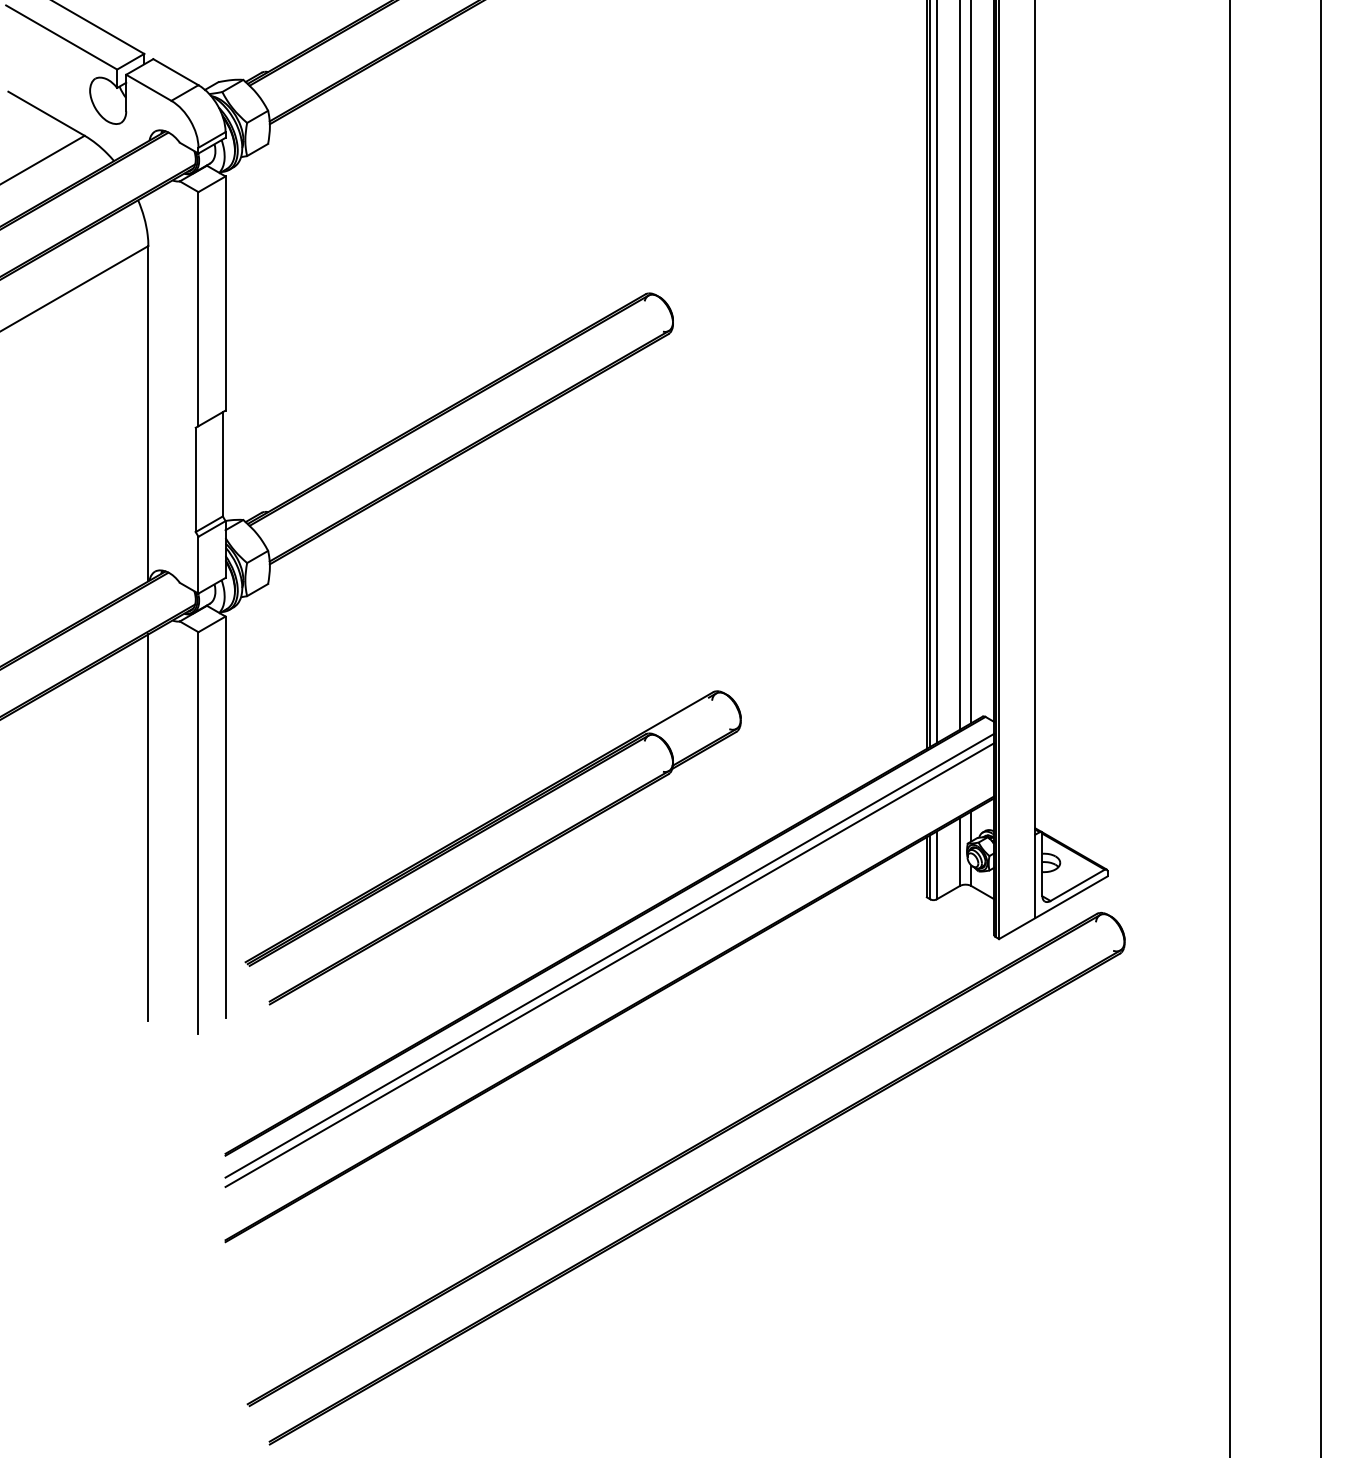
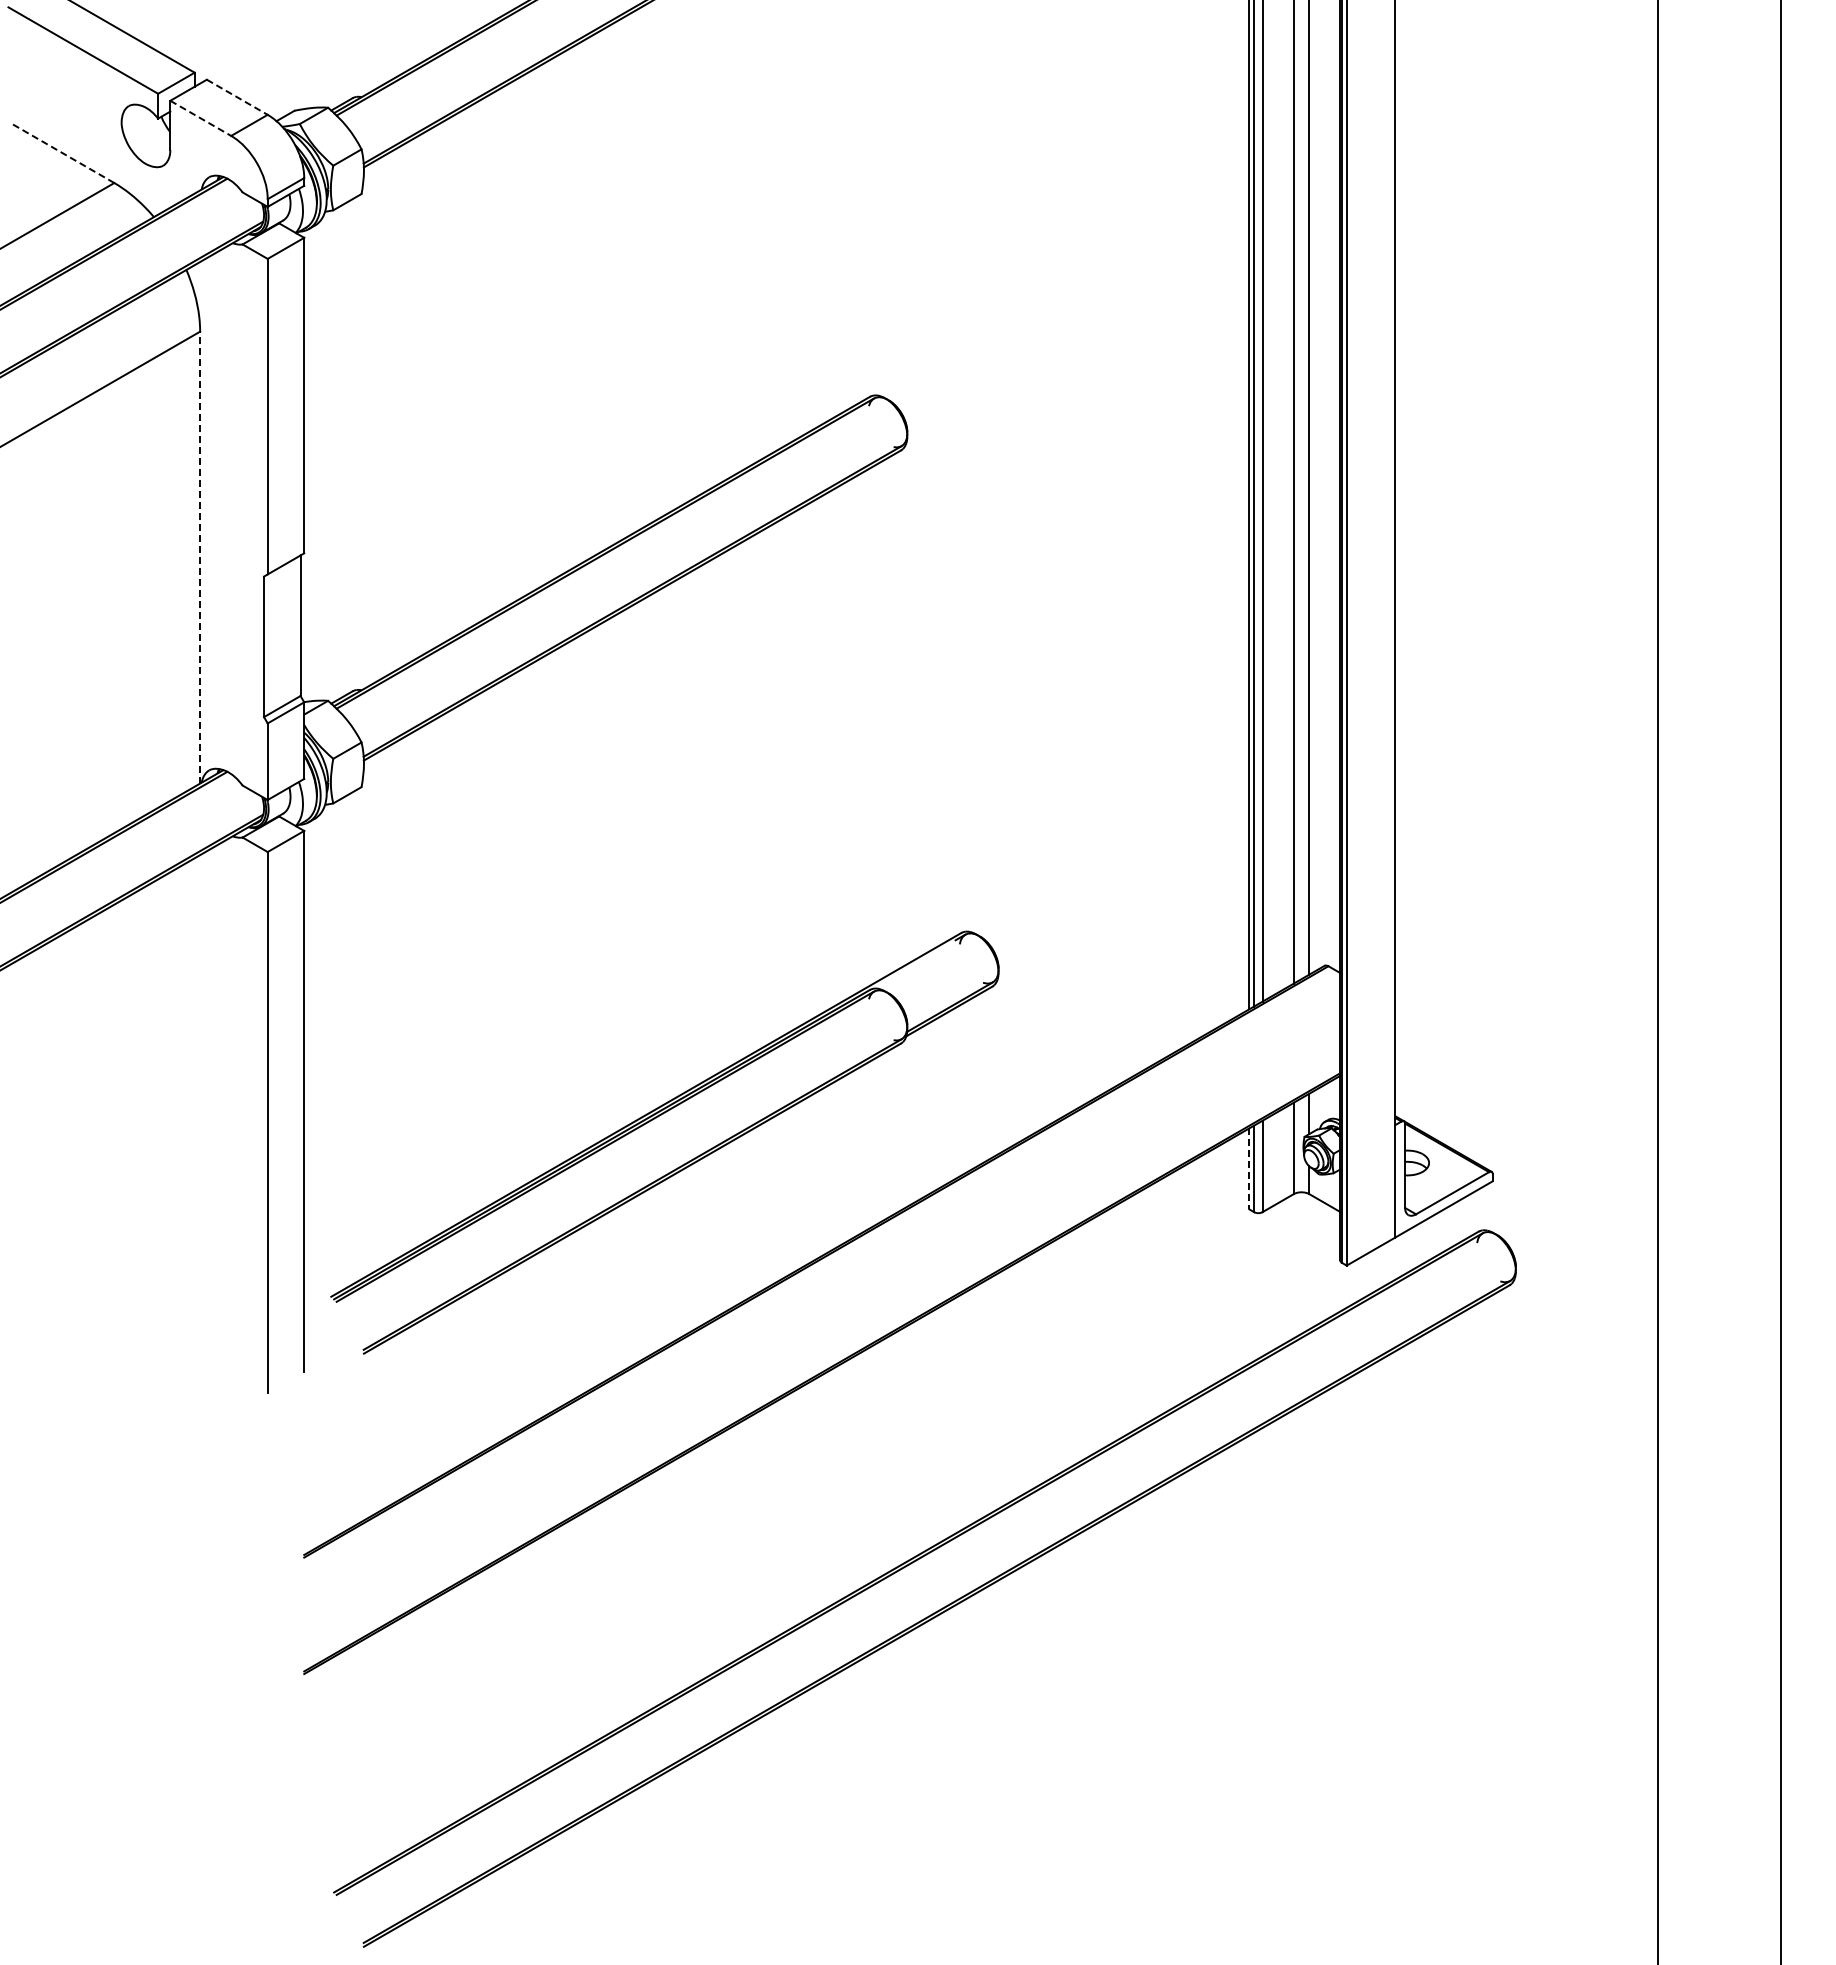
line: (176, 72) -> (237, 97), solid -> dashed
line: (149, 87) -> (201, 118), solid -> dashed
line: (46, 113) -> (62, 153), solid -> dashed
line: (148, 413) -> (200, 557), solid -> dashed
line: (148, 827) -> (200, 1115), removed
line: (926, 867) -> (1249, 1168), solid -> dashed
line: (610, 955) -> (822, 1287), removed
line: (610, 964) -> (822, 1300), removed

